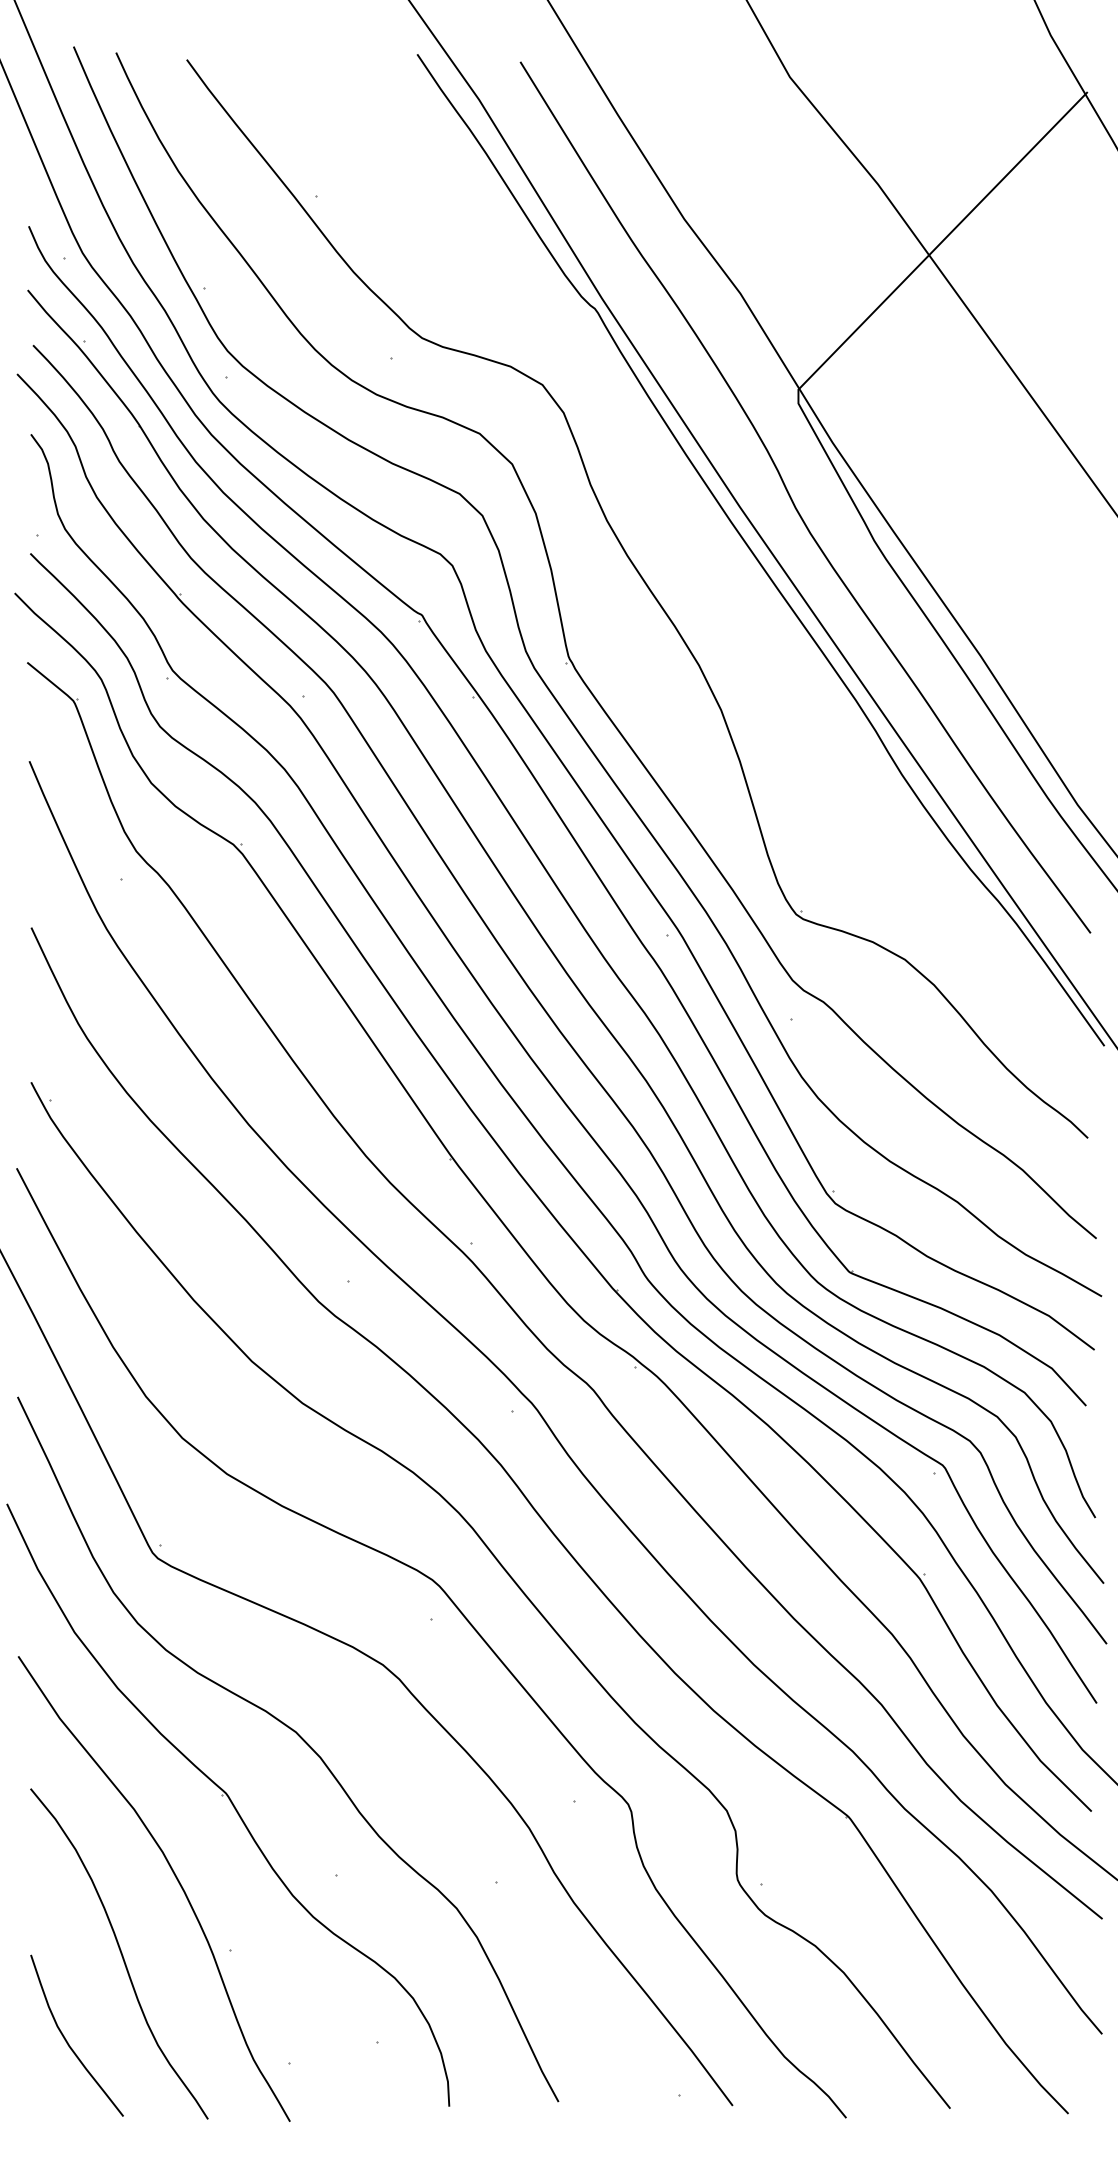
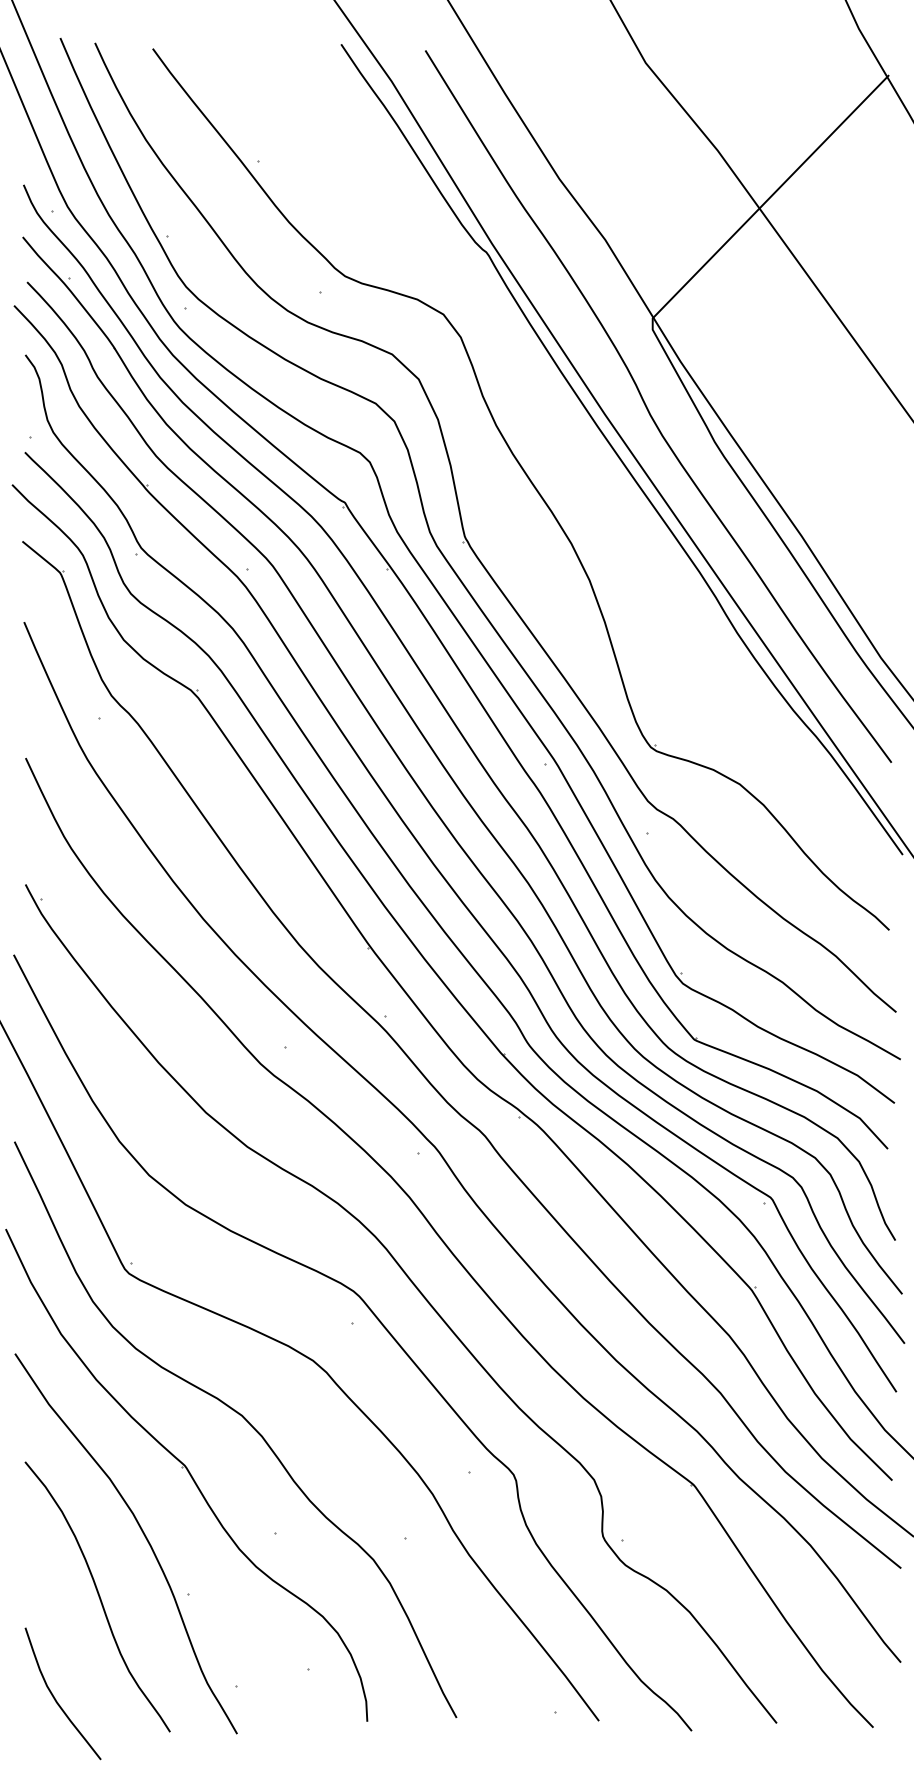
curve: (68, 2042) -> (56, 1699), moved

